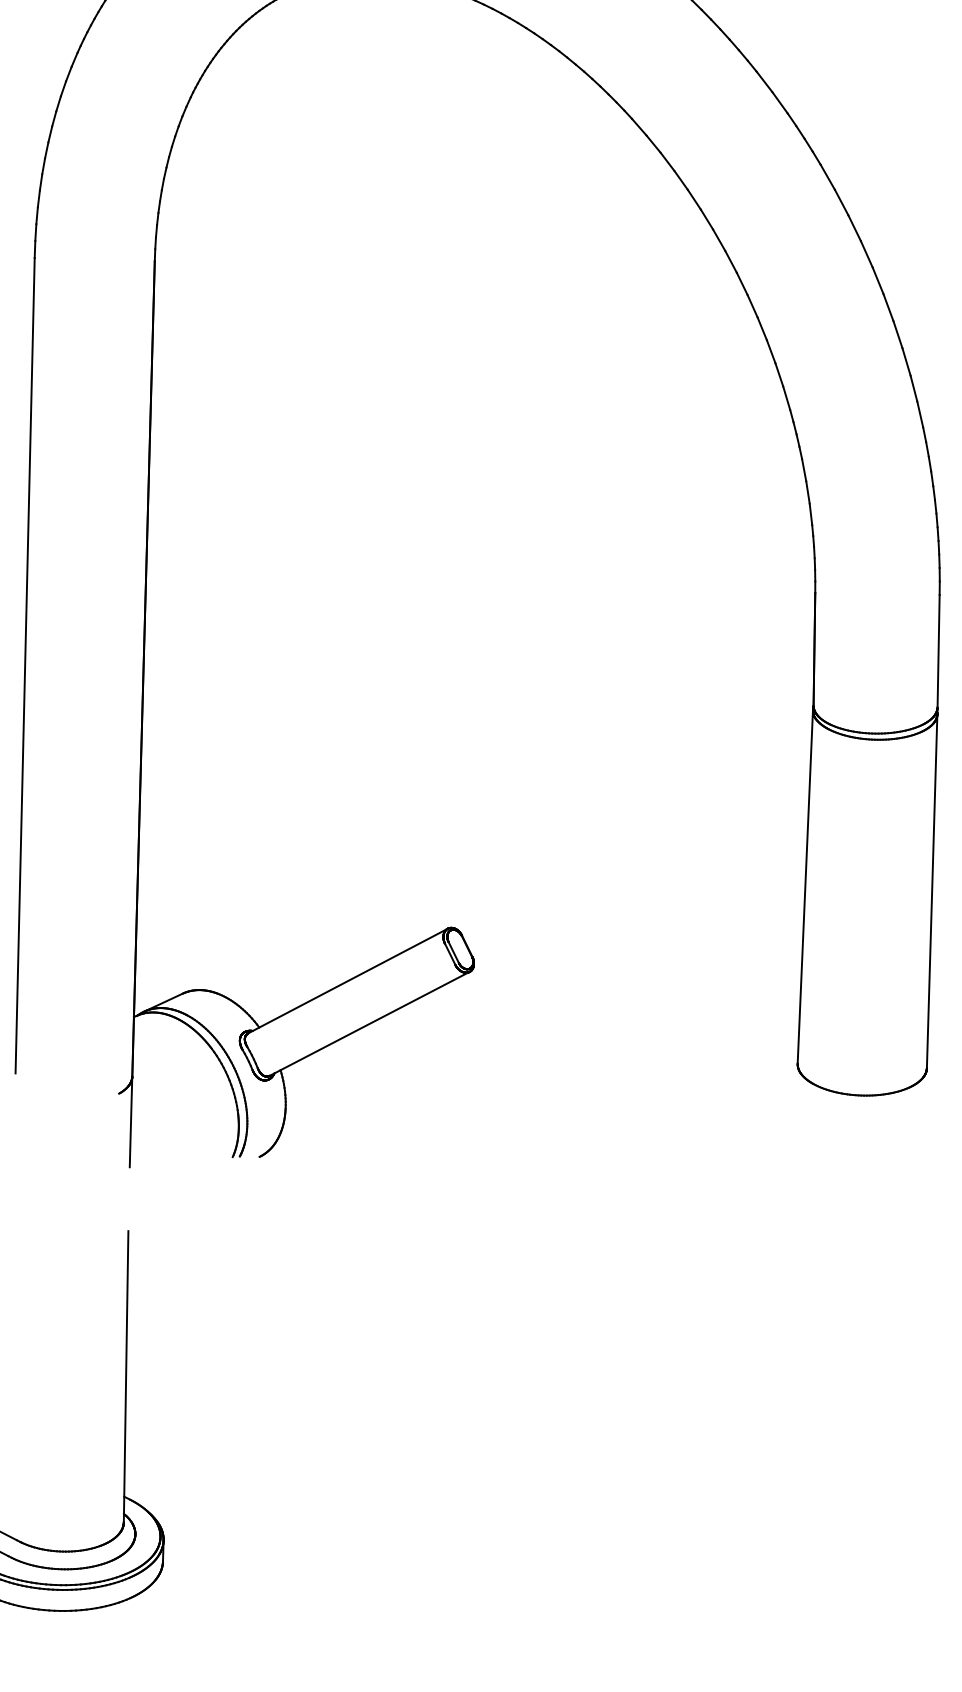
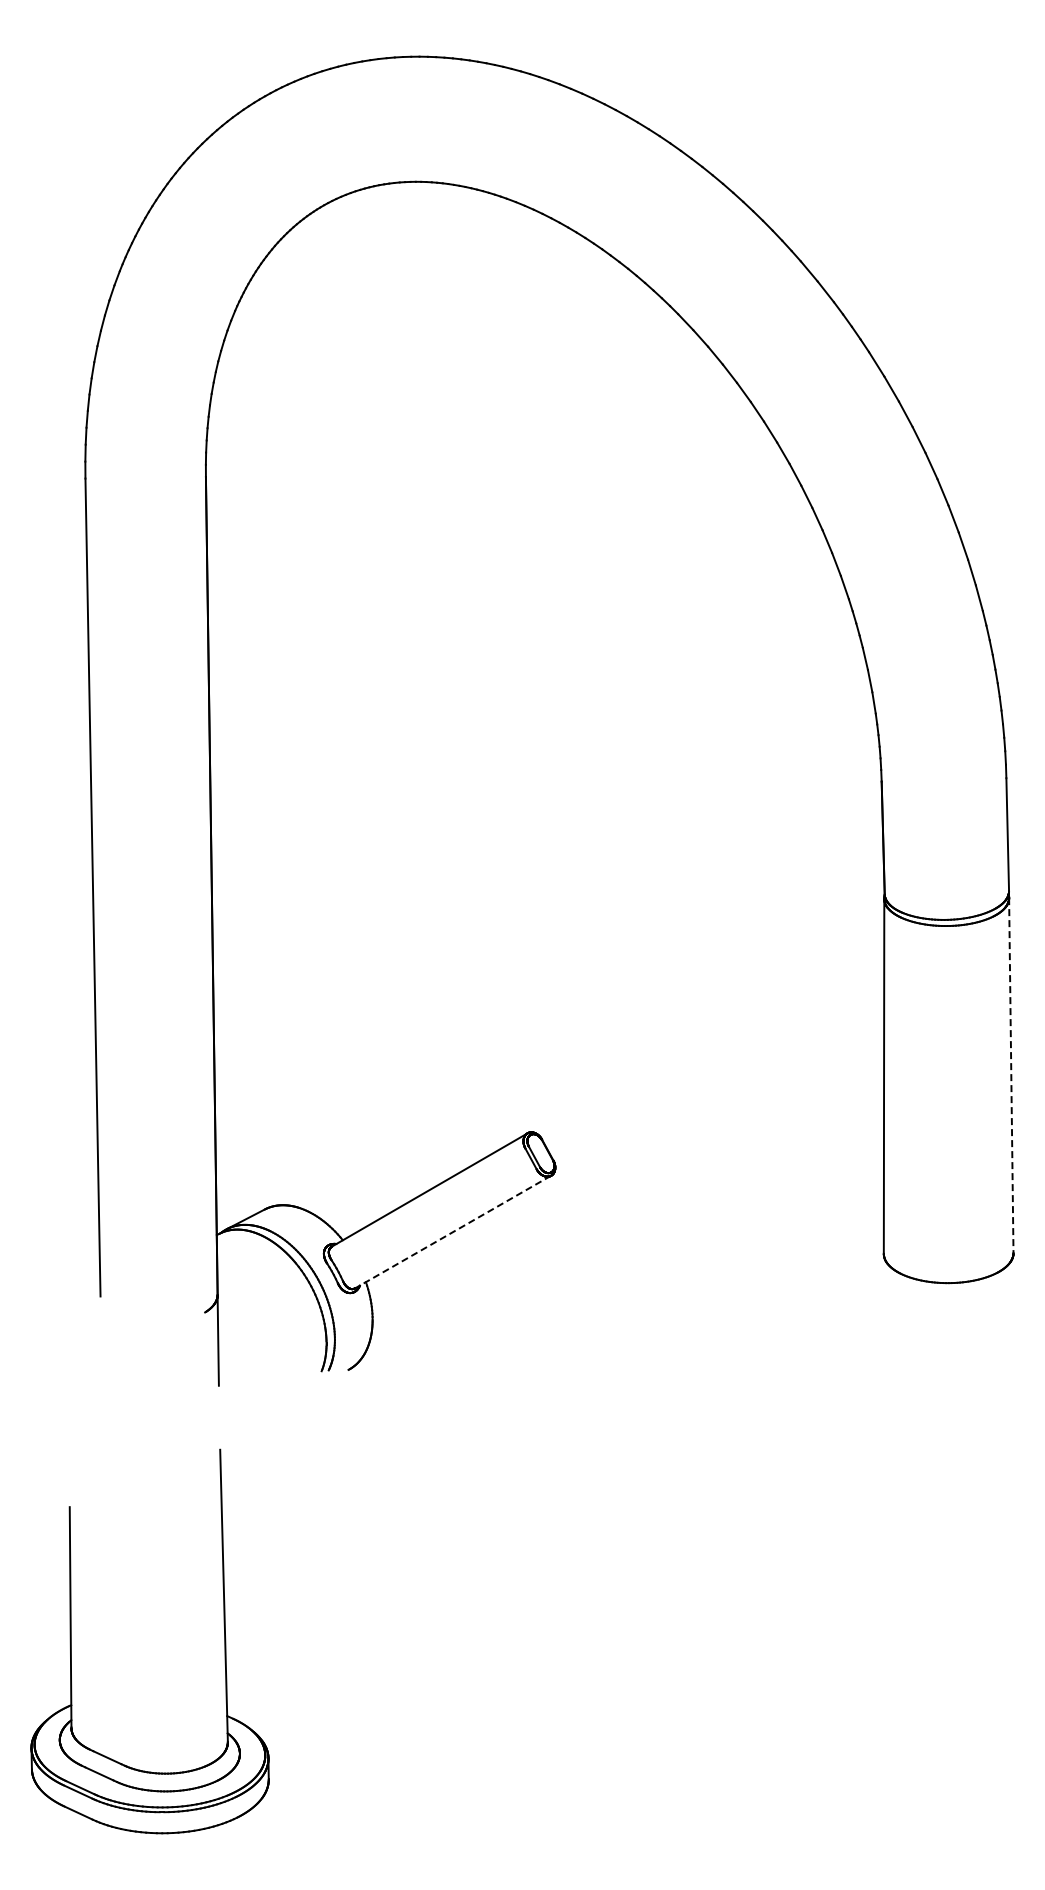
line: (932, 892) -> (1011, 1076), solid -> dashed
line: (369, 1024) -> (453, 1232), solid -> dashed

